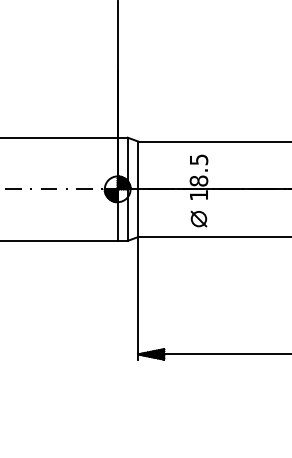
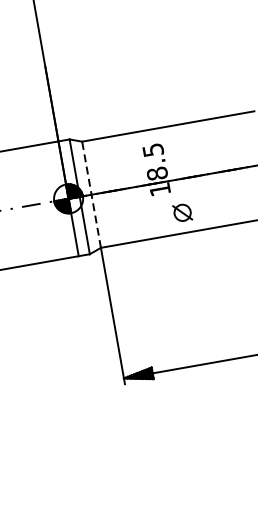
line: (138, 189) -> (91, 194), solid -> dashed
part: (198, 218) -> (181, 212), moved

